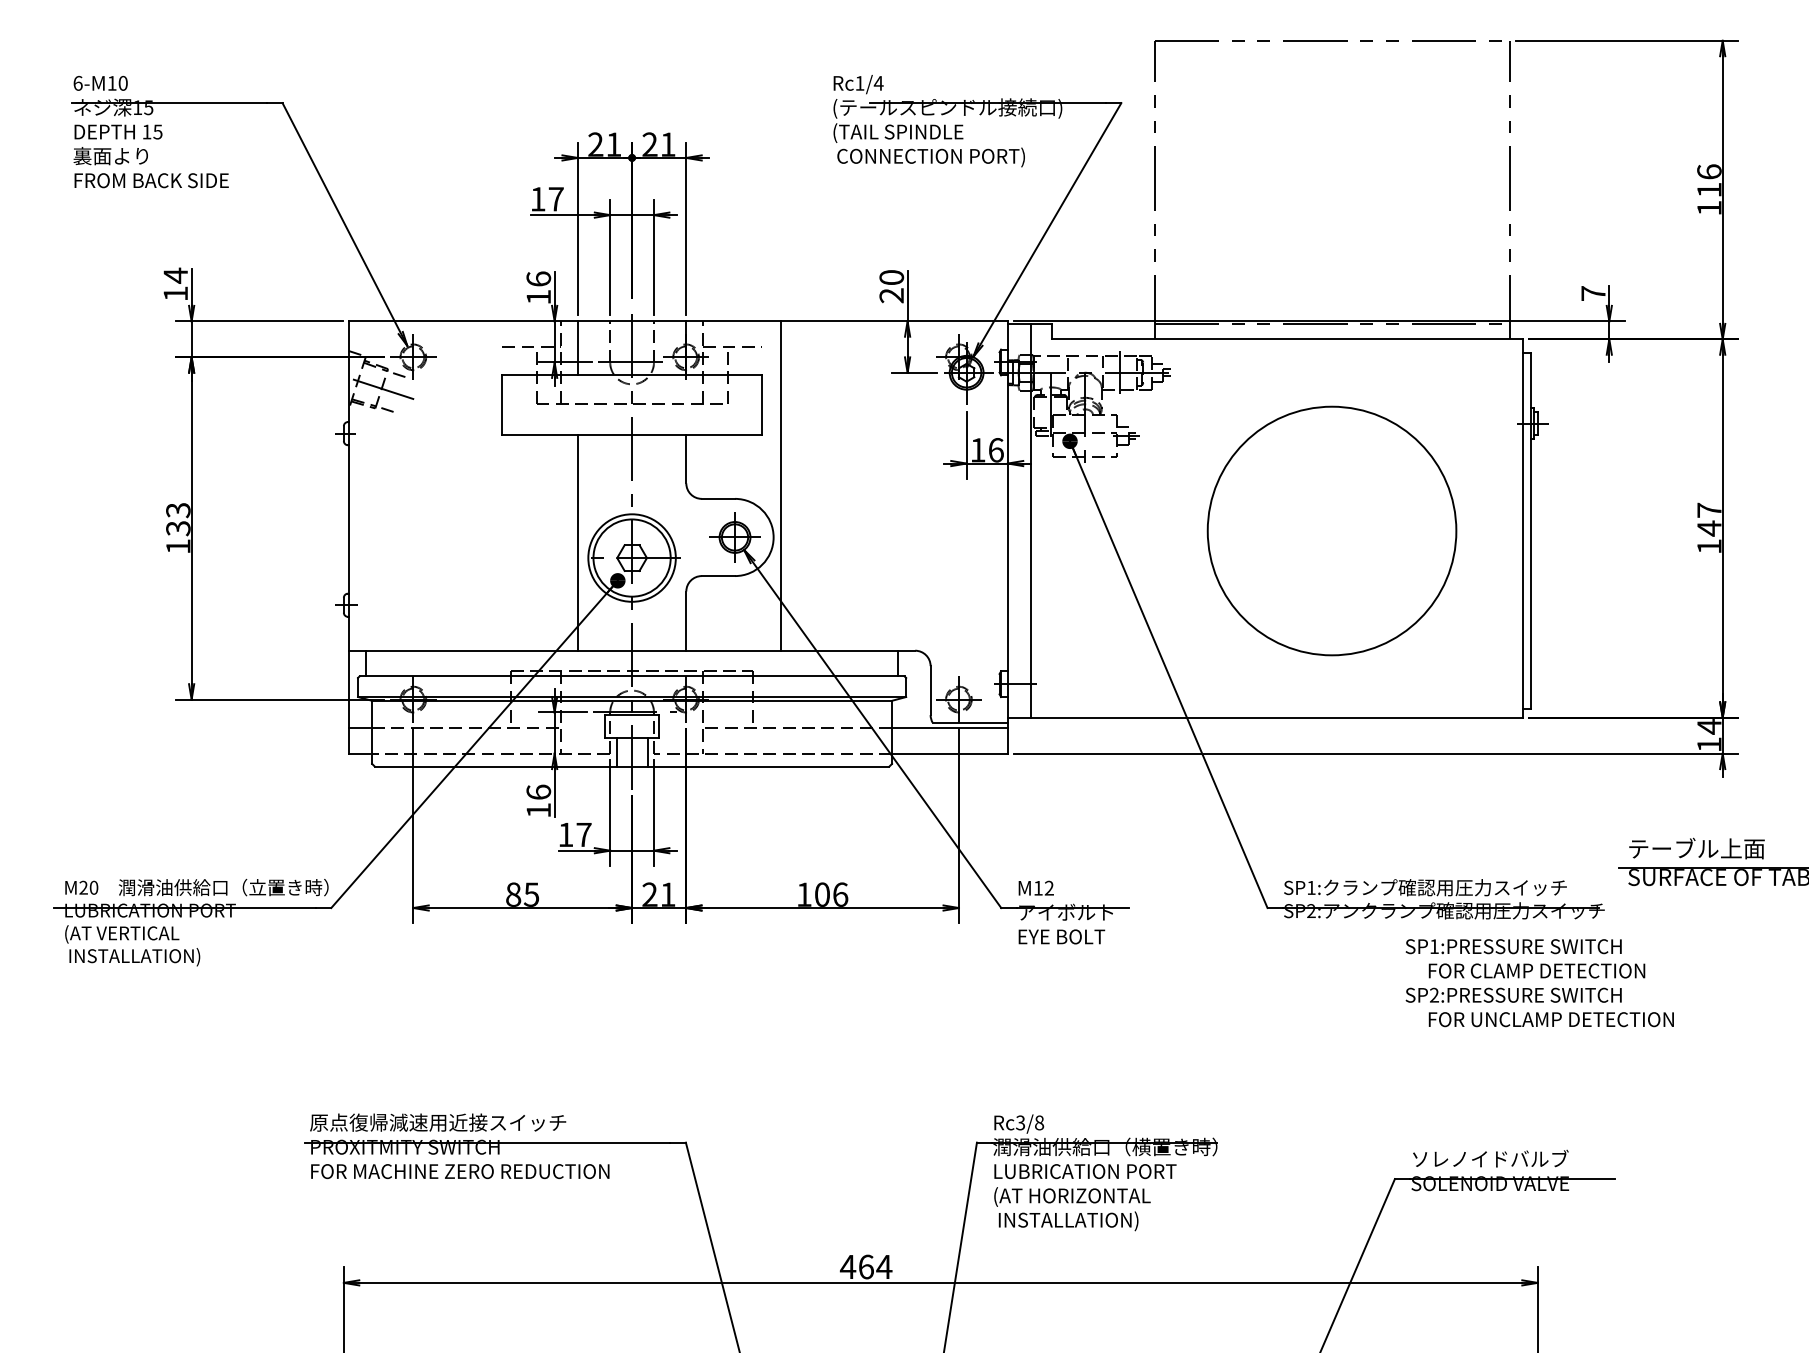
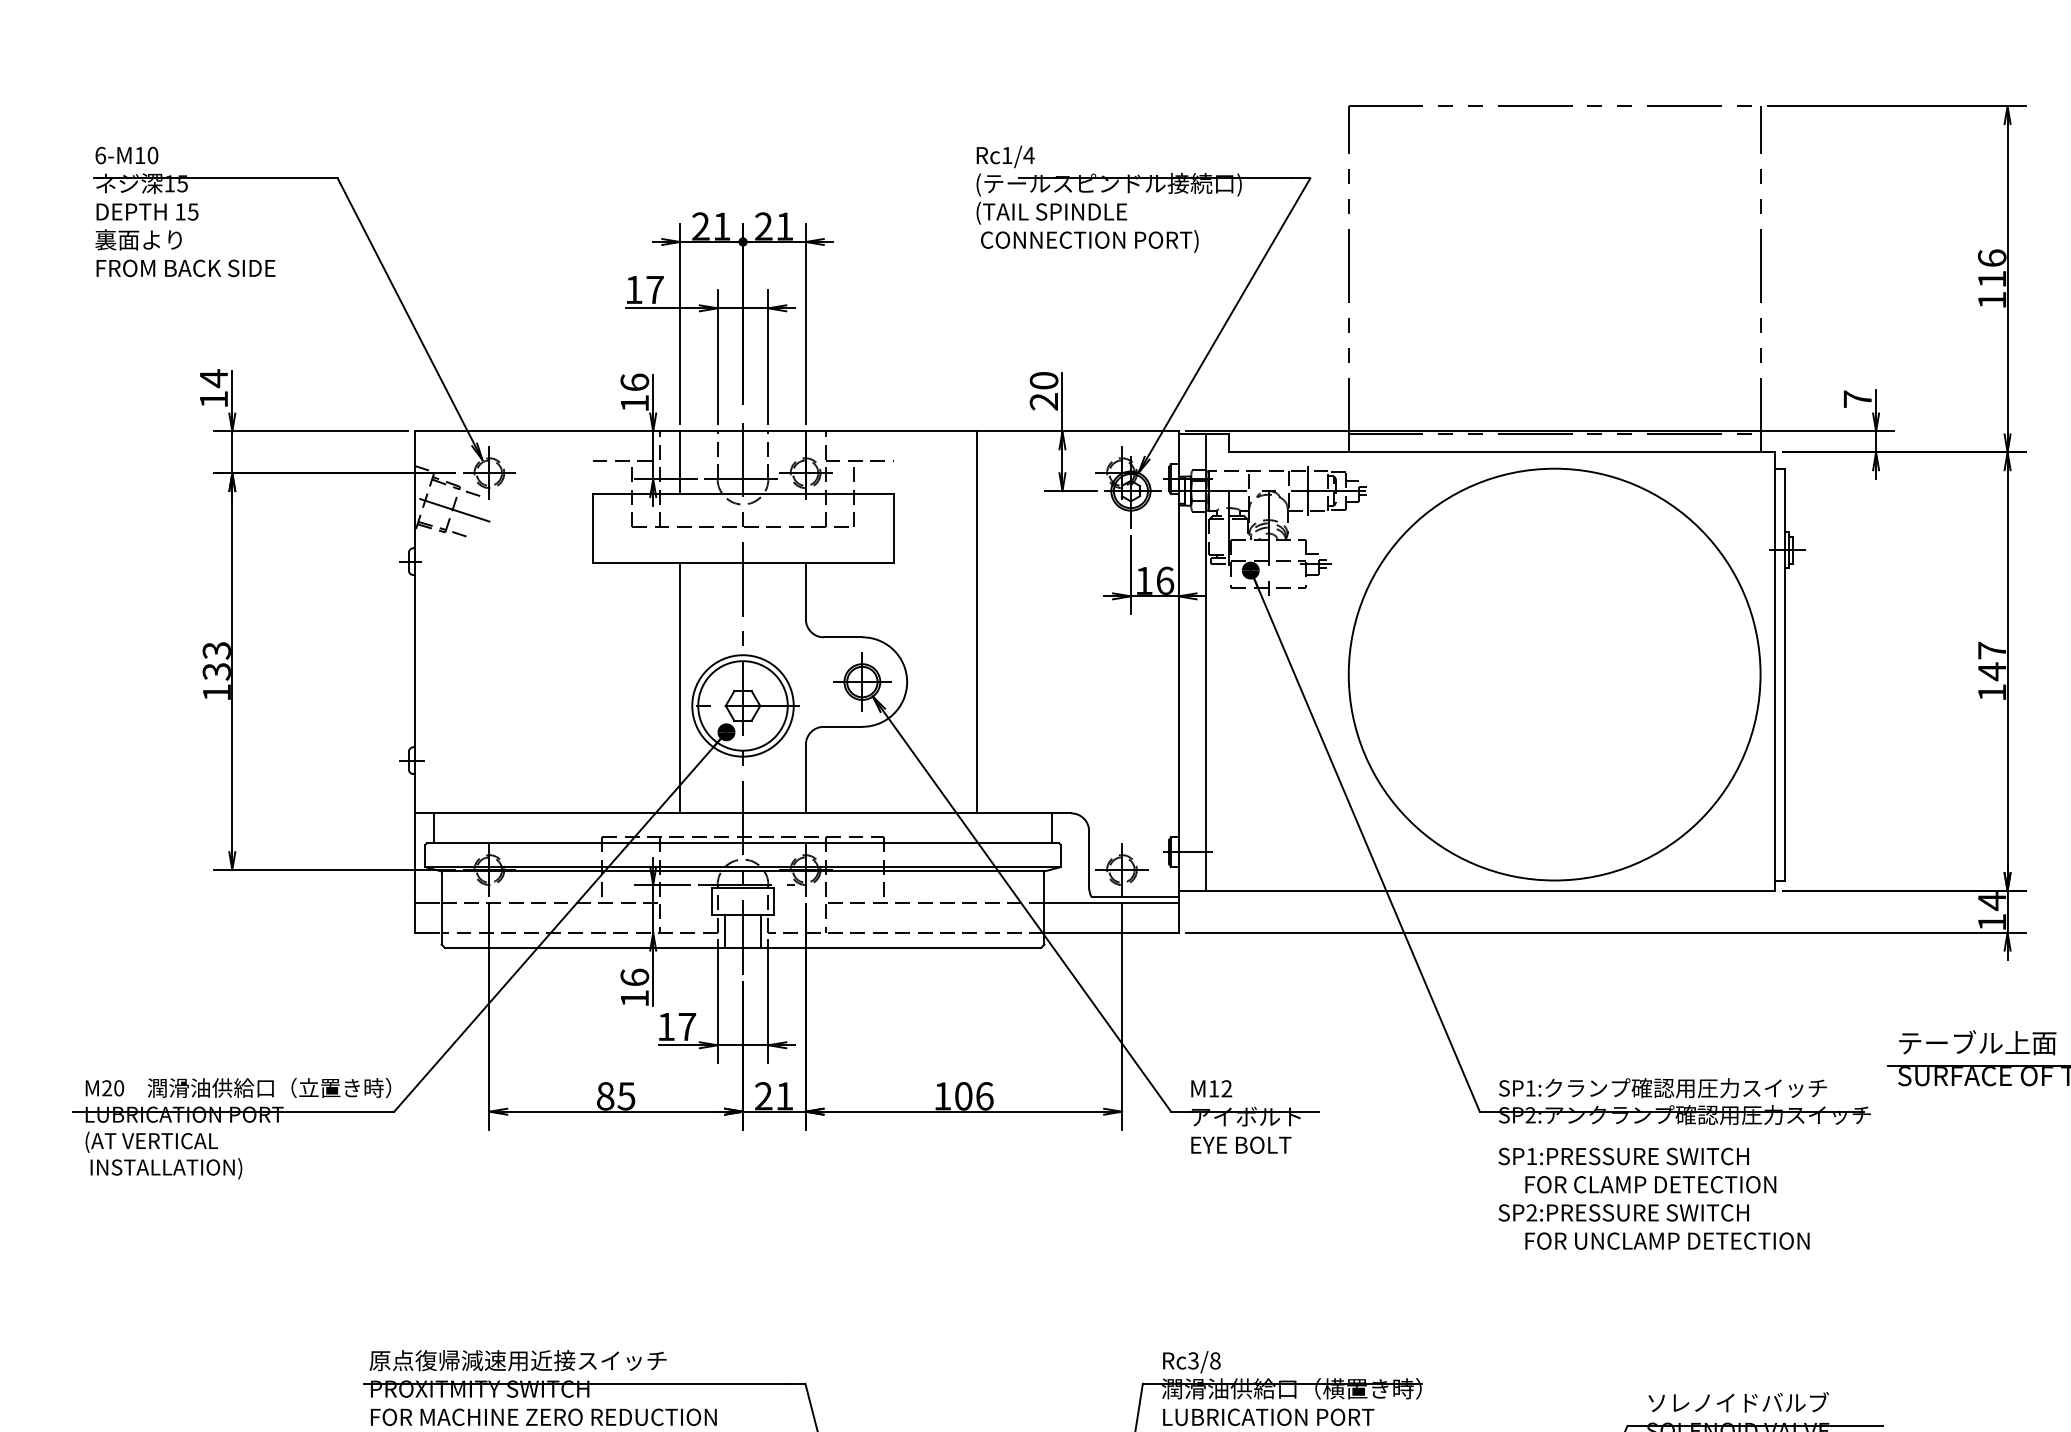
line: (780, 485) -> (976, 621), moved
circle: (1331, 530) -> (1553, 673), size x1.43
text: (1539, 983) -> (1653, 1199), moved

